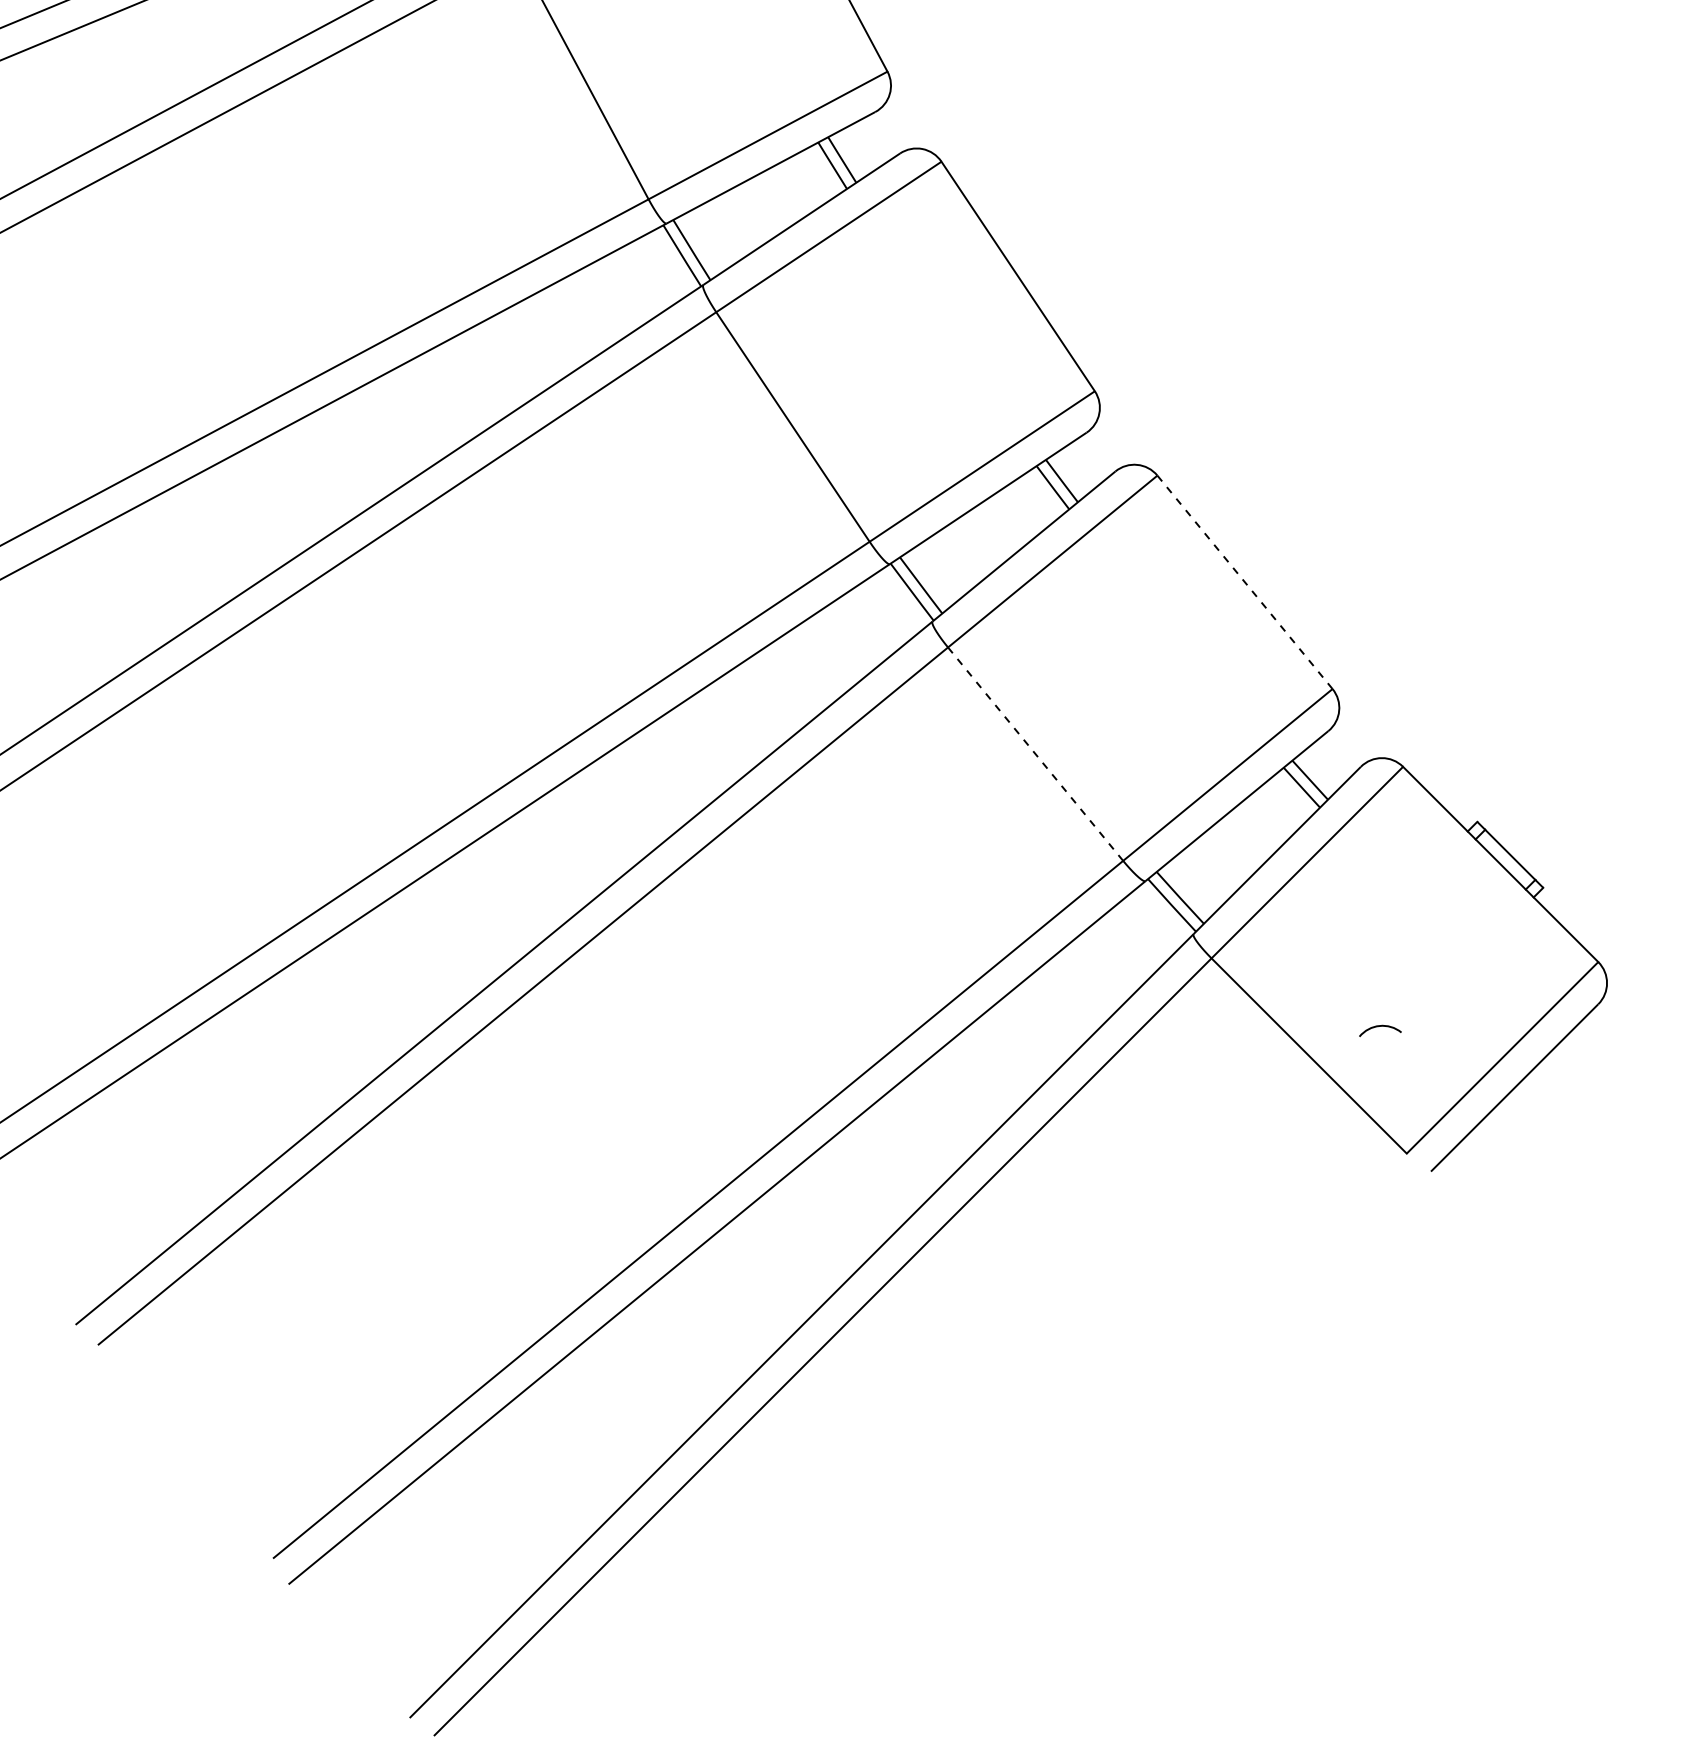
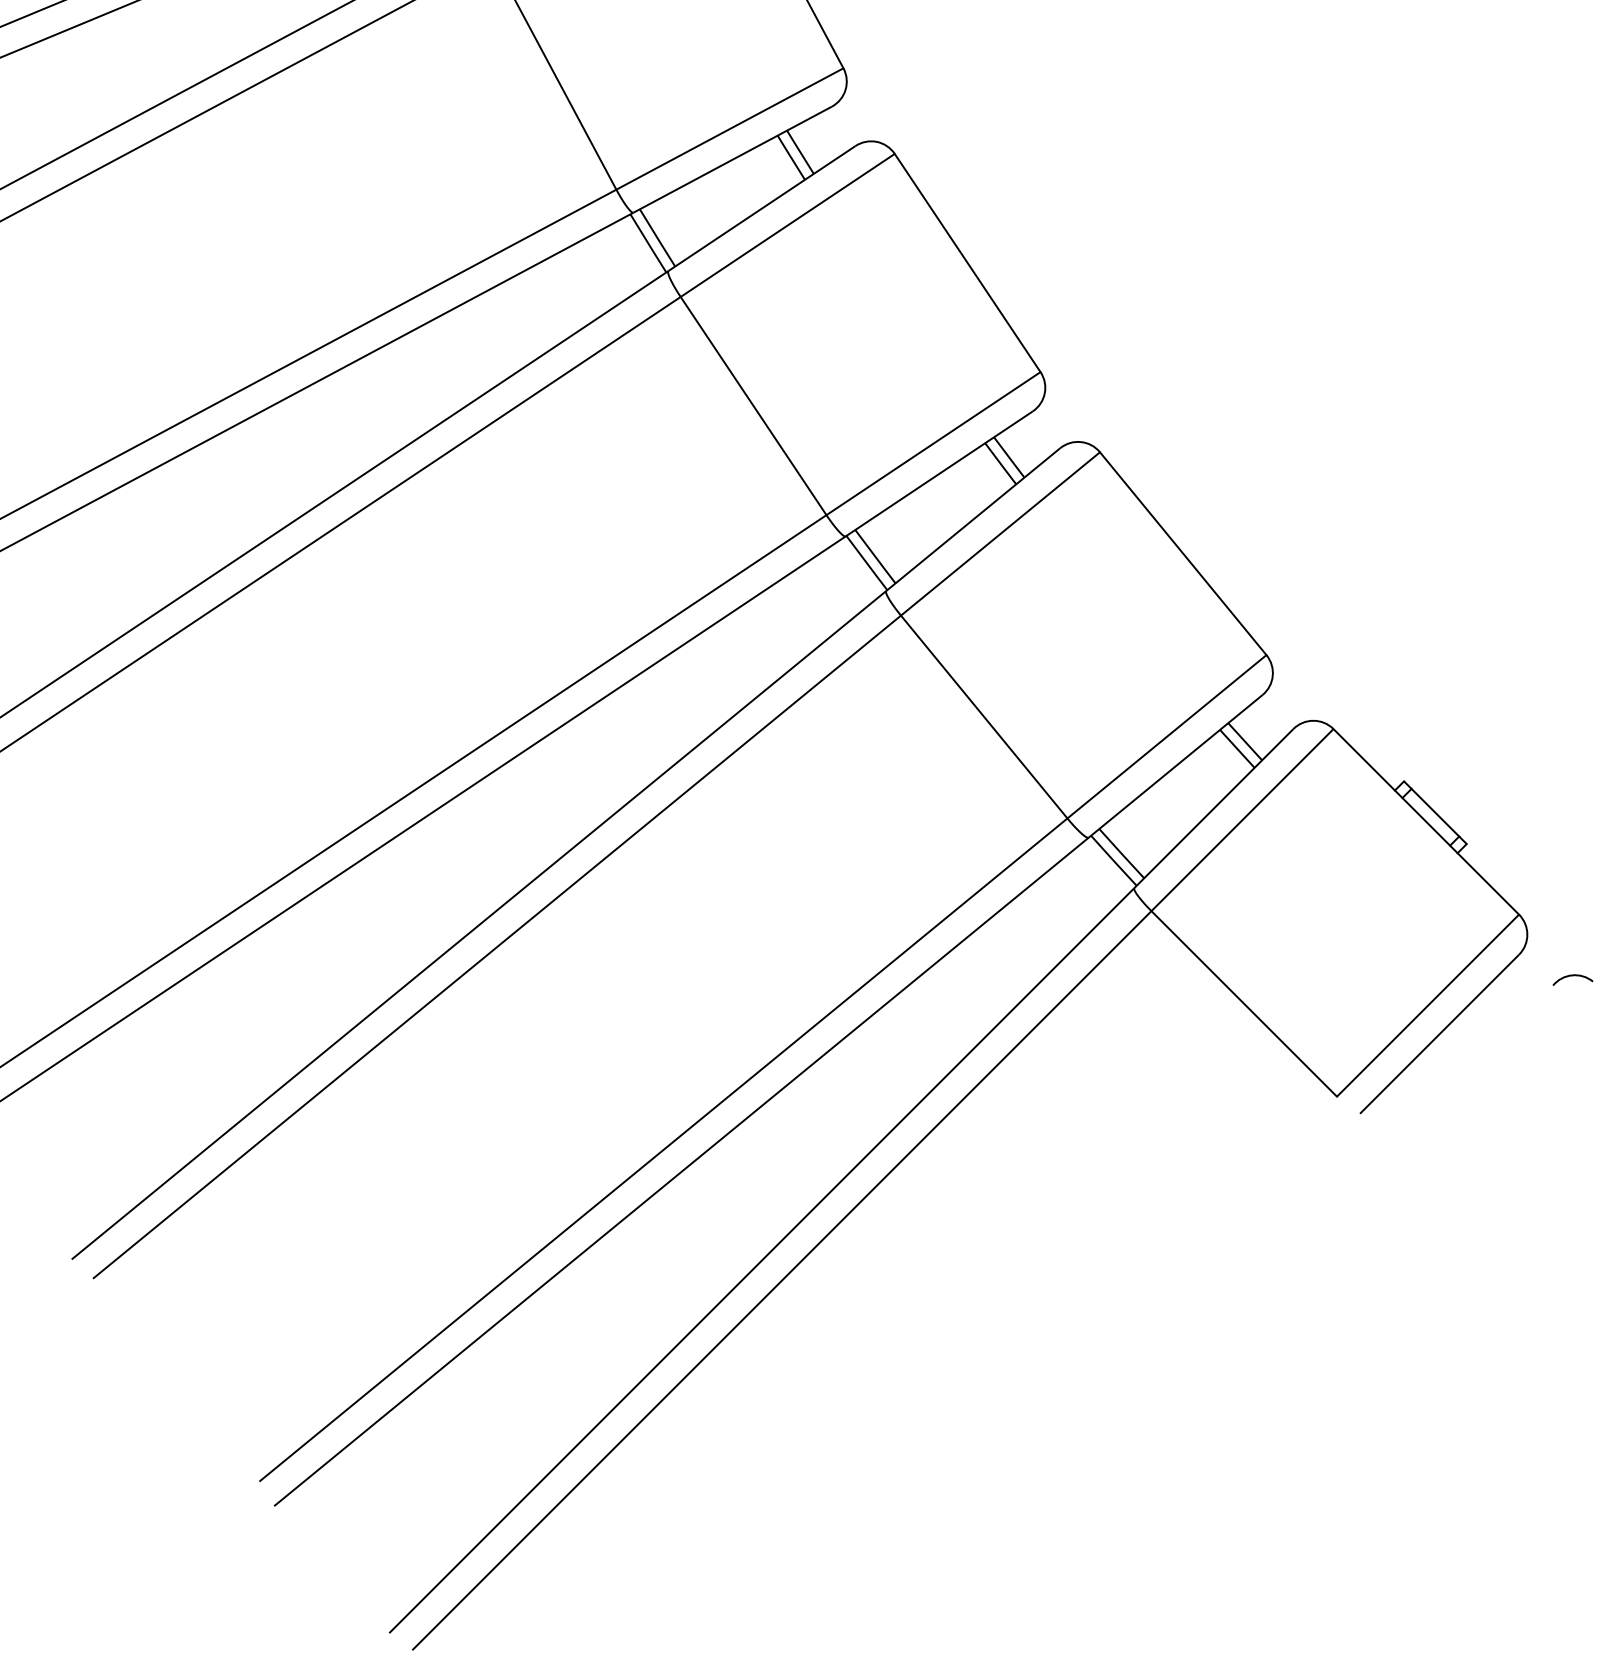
line: (1244, 582) -> (1182, 553), dashed -> solid
line: (1034, 753) -> (983, 716), dashed -> solid
arc: (1379, 1027) -> (1572, 976), moved

